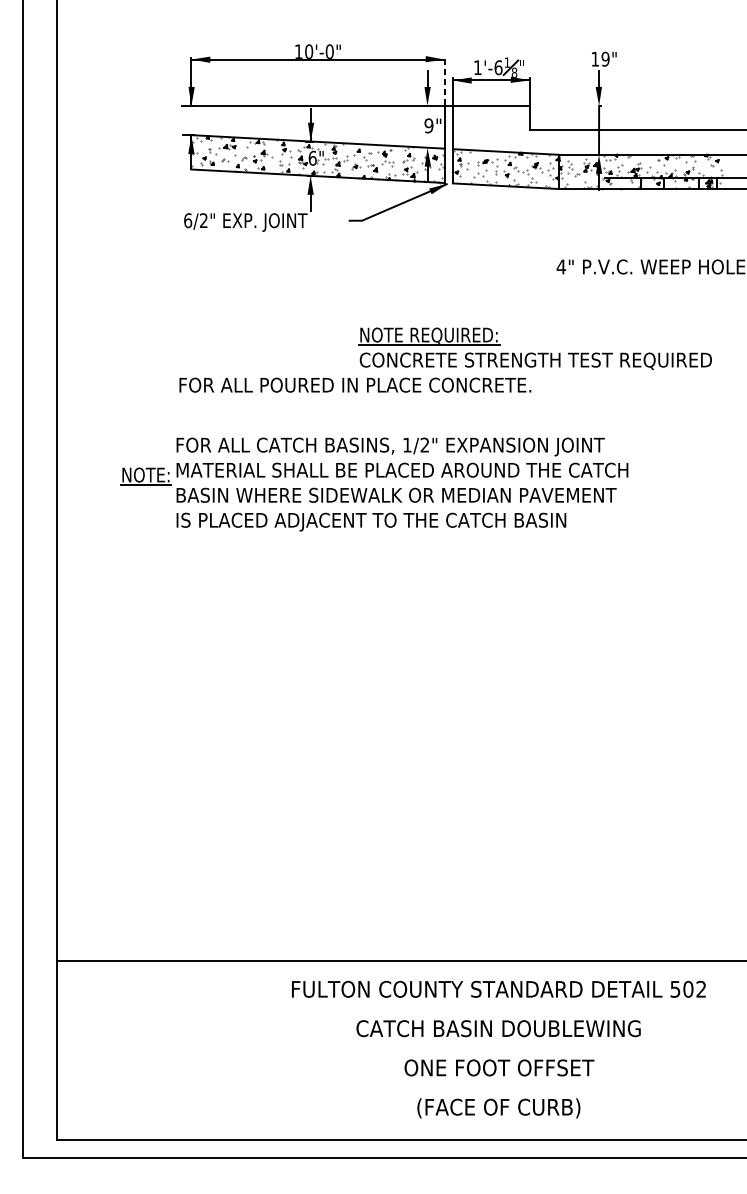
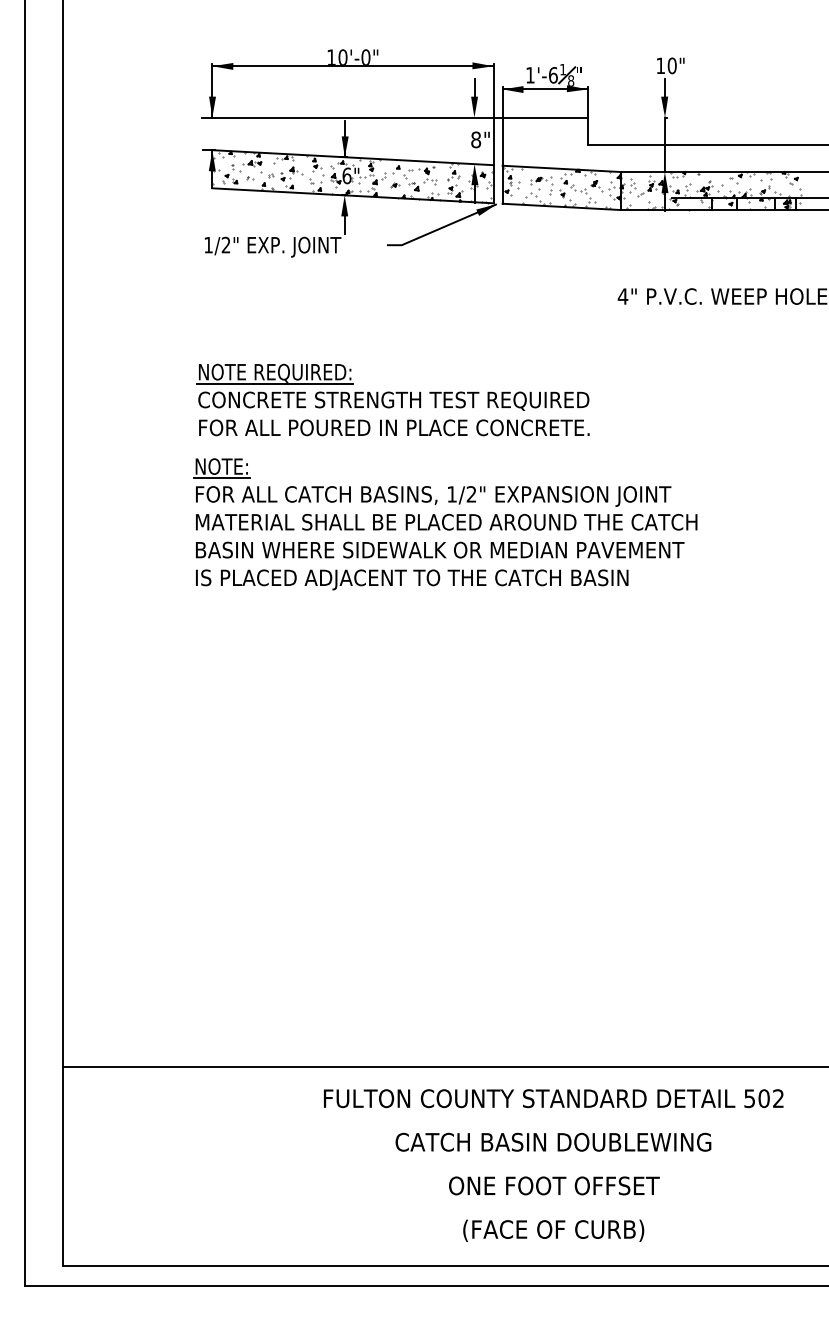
text: (604, 59) -> (671, 66), 19" -> 10"
line: (444, 80) -> (493, 89), dashed -> solid
text: (429, 125) -> (476, 139), 9" -> 8"
text: (187, 220) -> (208, 244), 6/2" -> 1/2"
part: (534, 347) -> (392, 386), moved
part: (145, 476) -> (221, 468), moved

